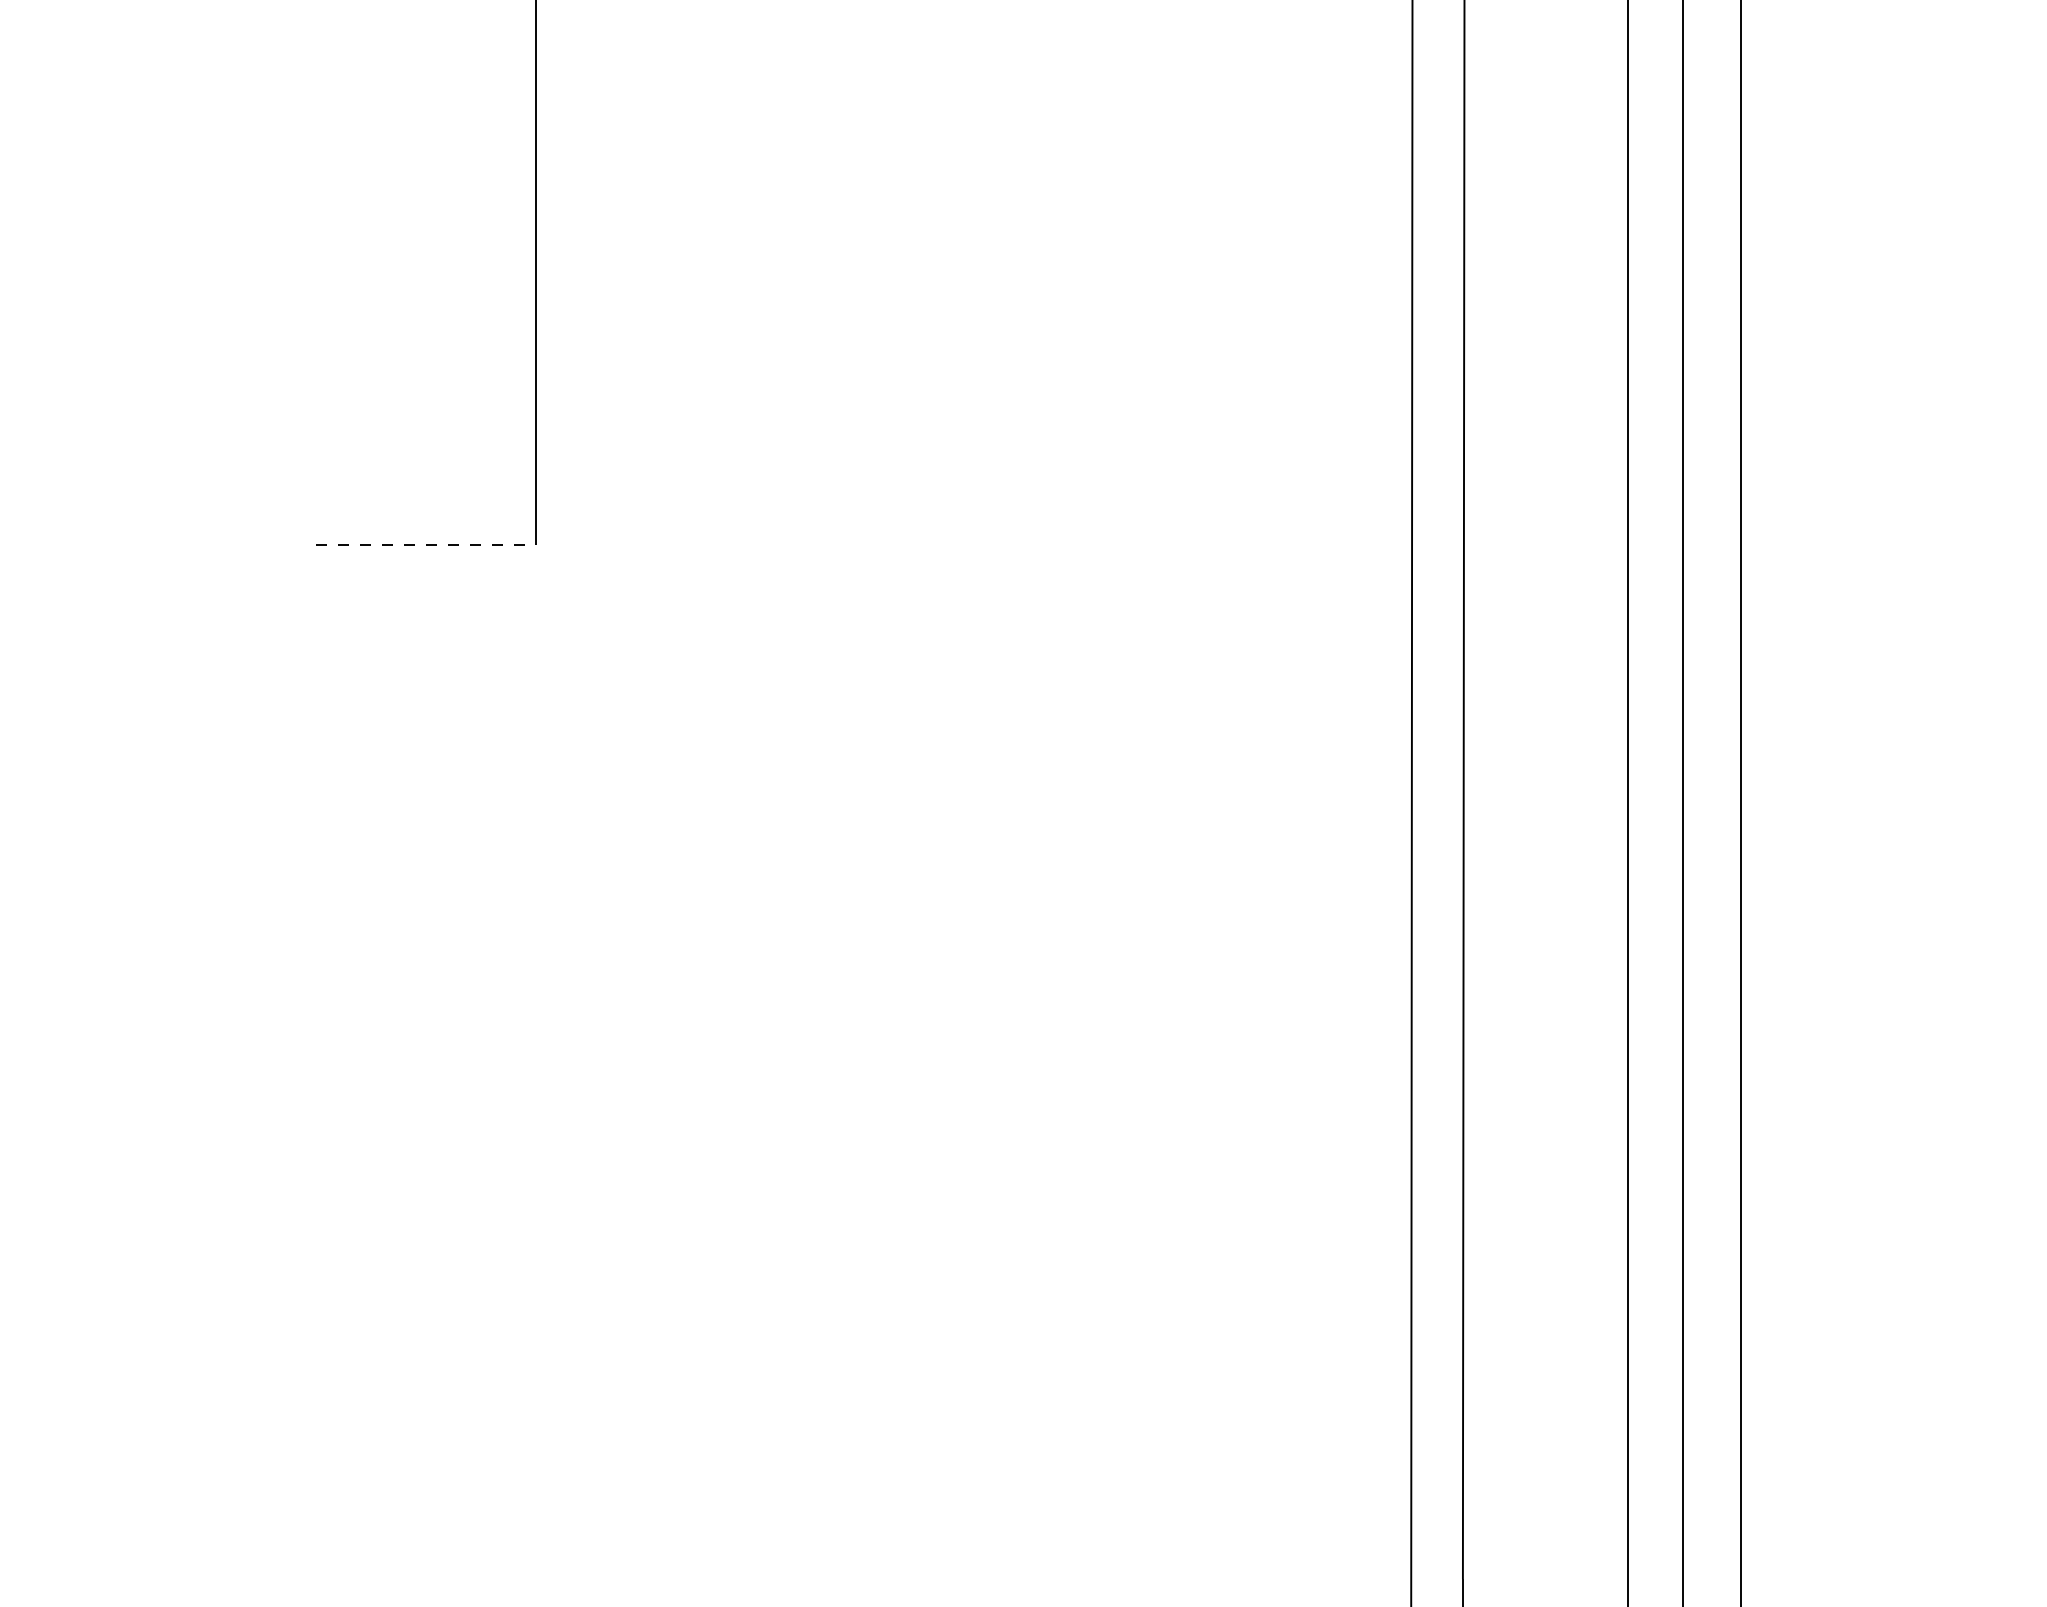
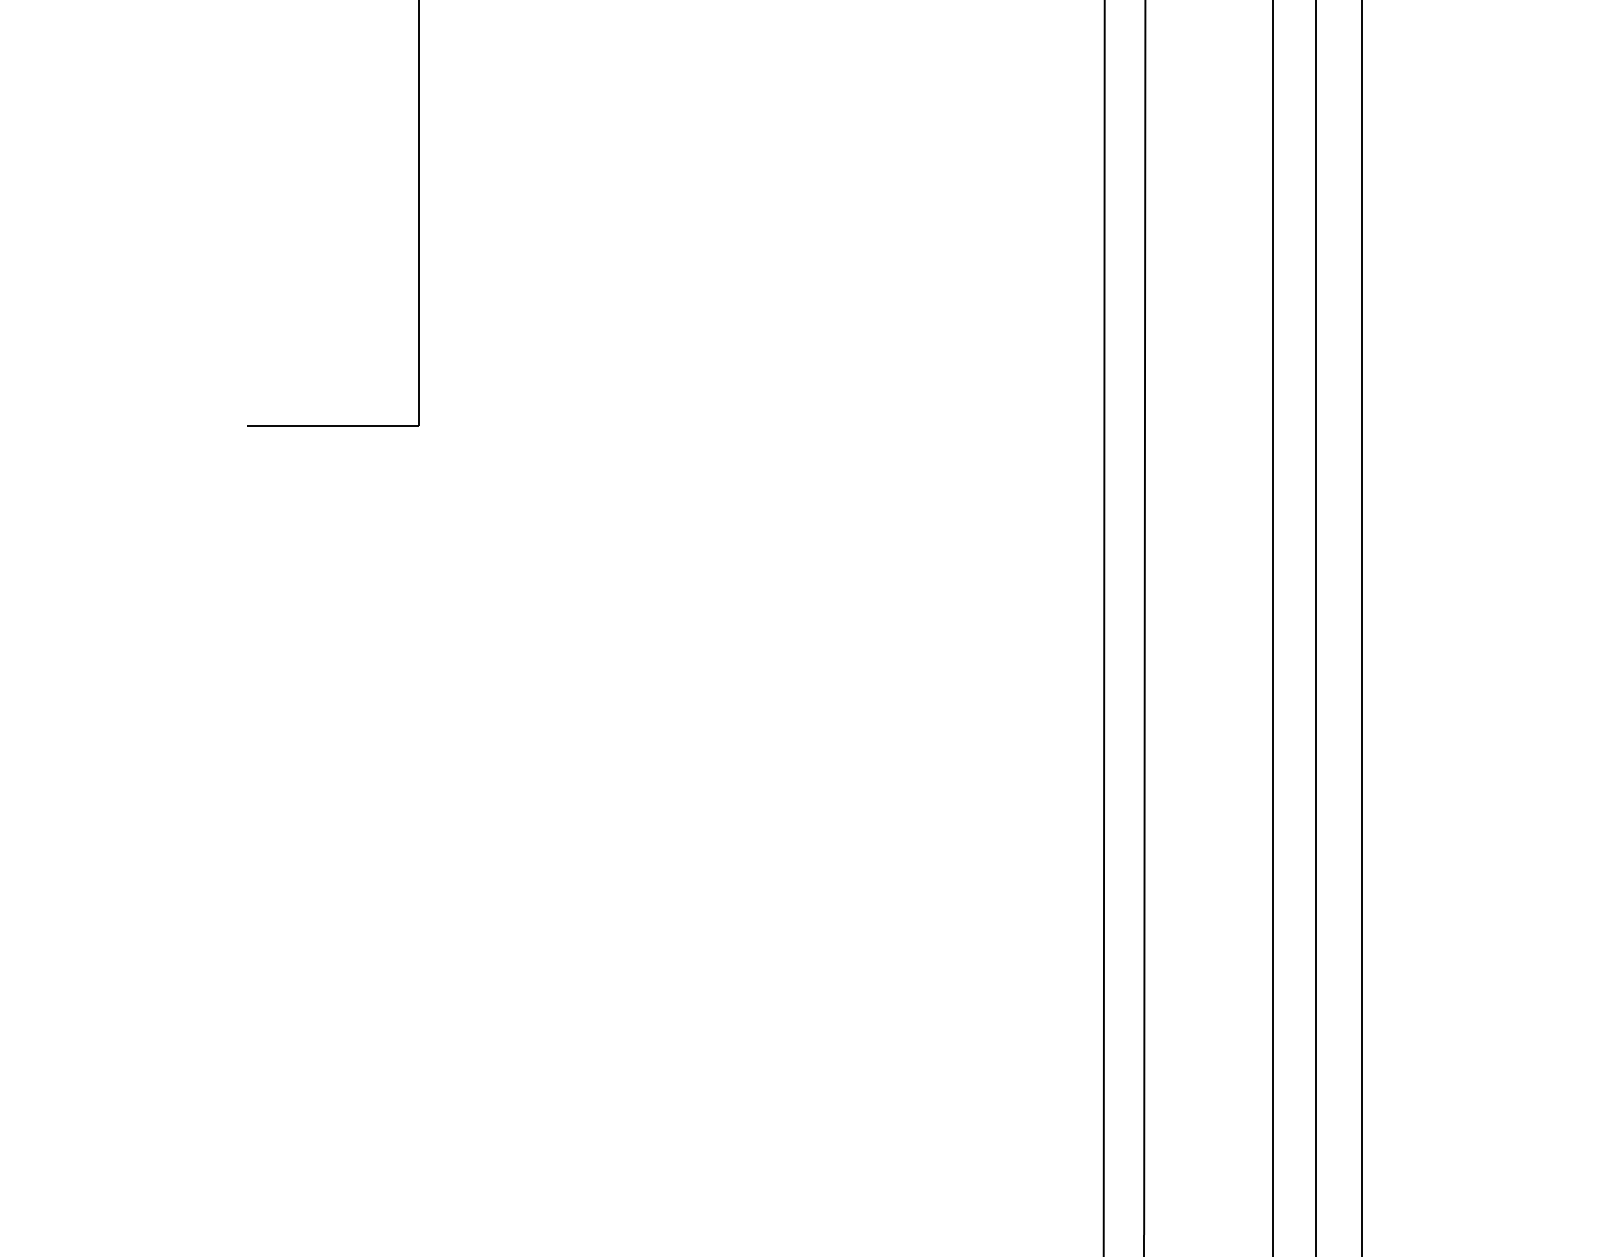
line: (425, 544) -> (332, 425), dashed -> solid

